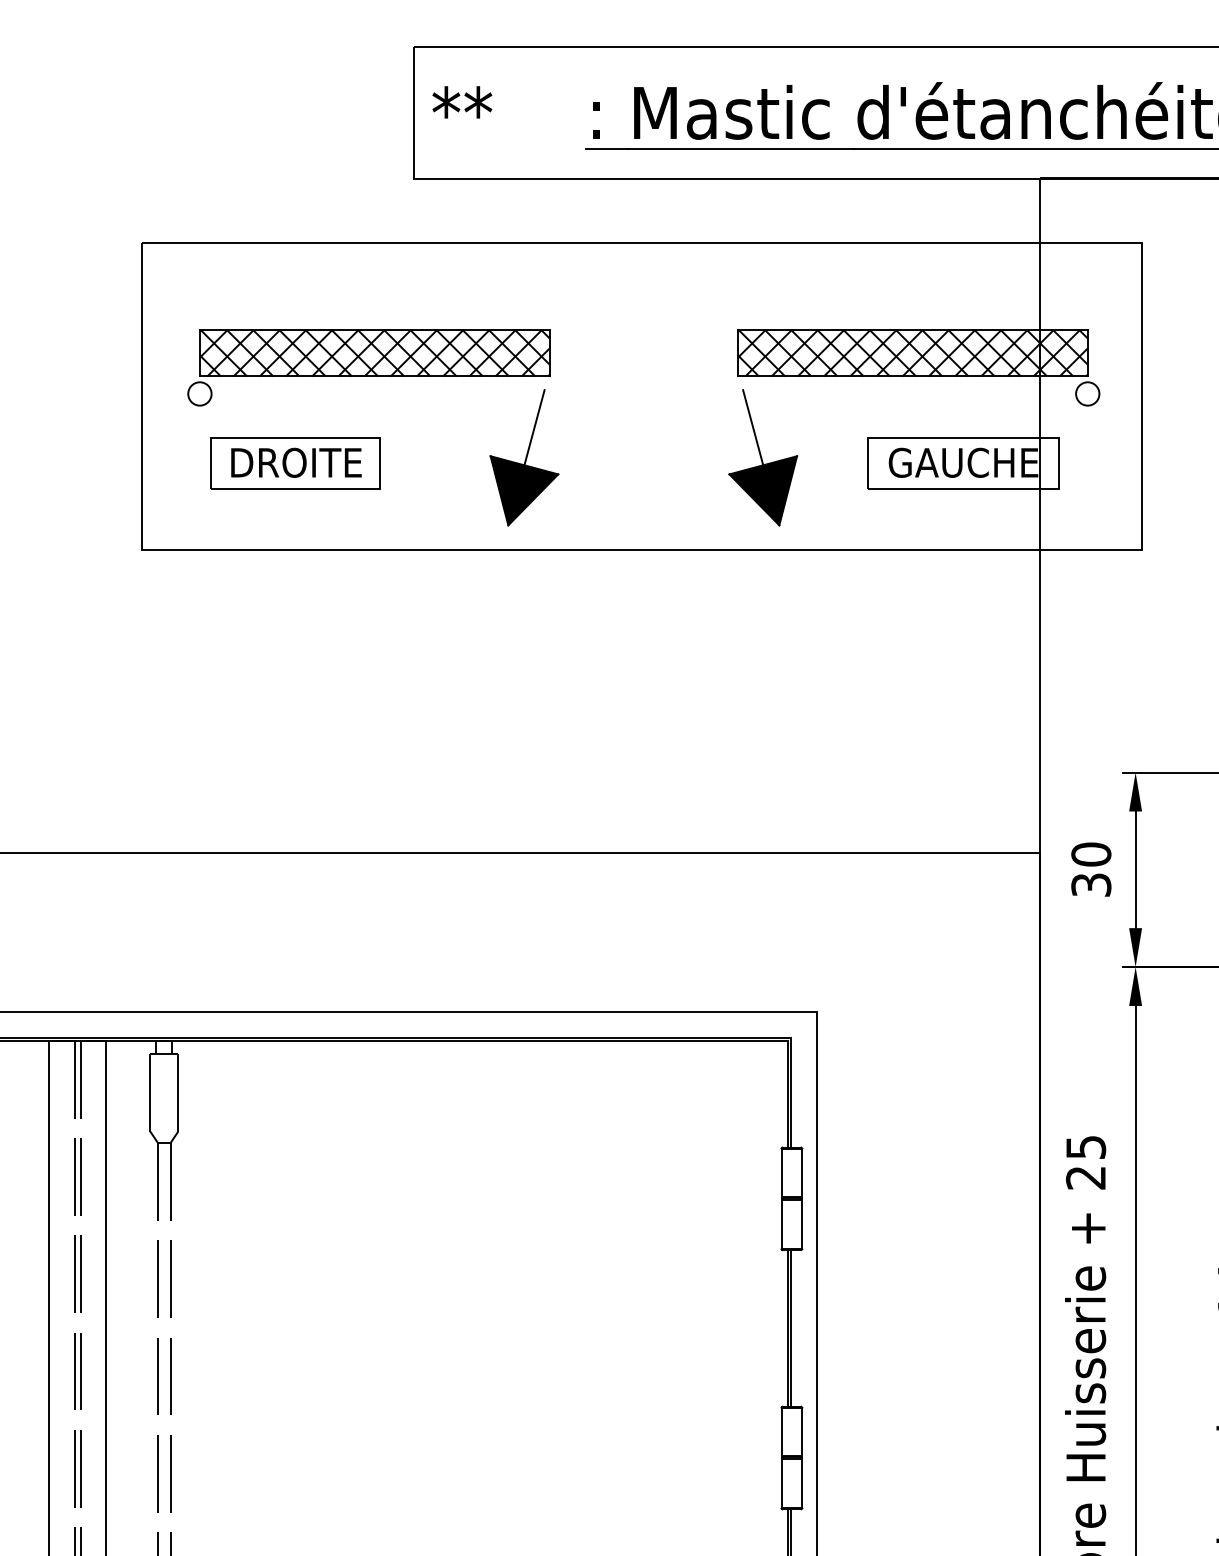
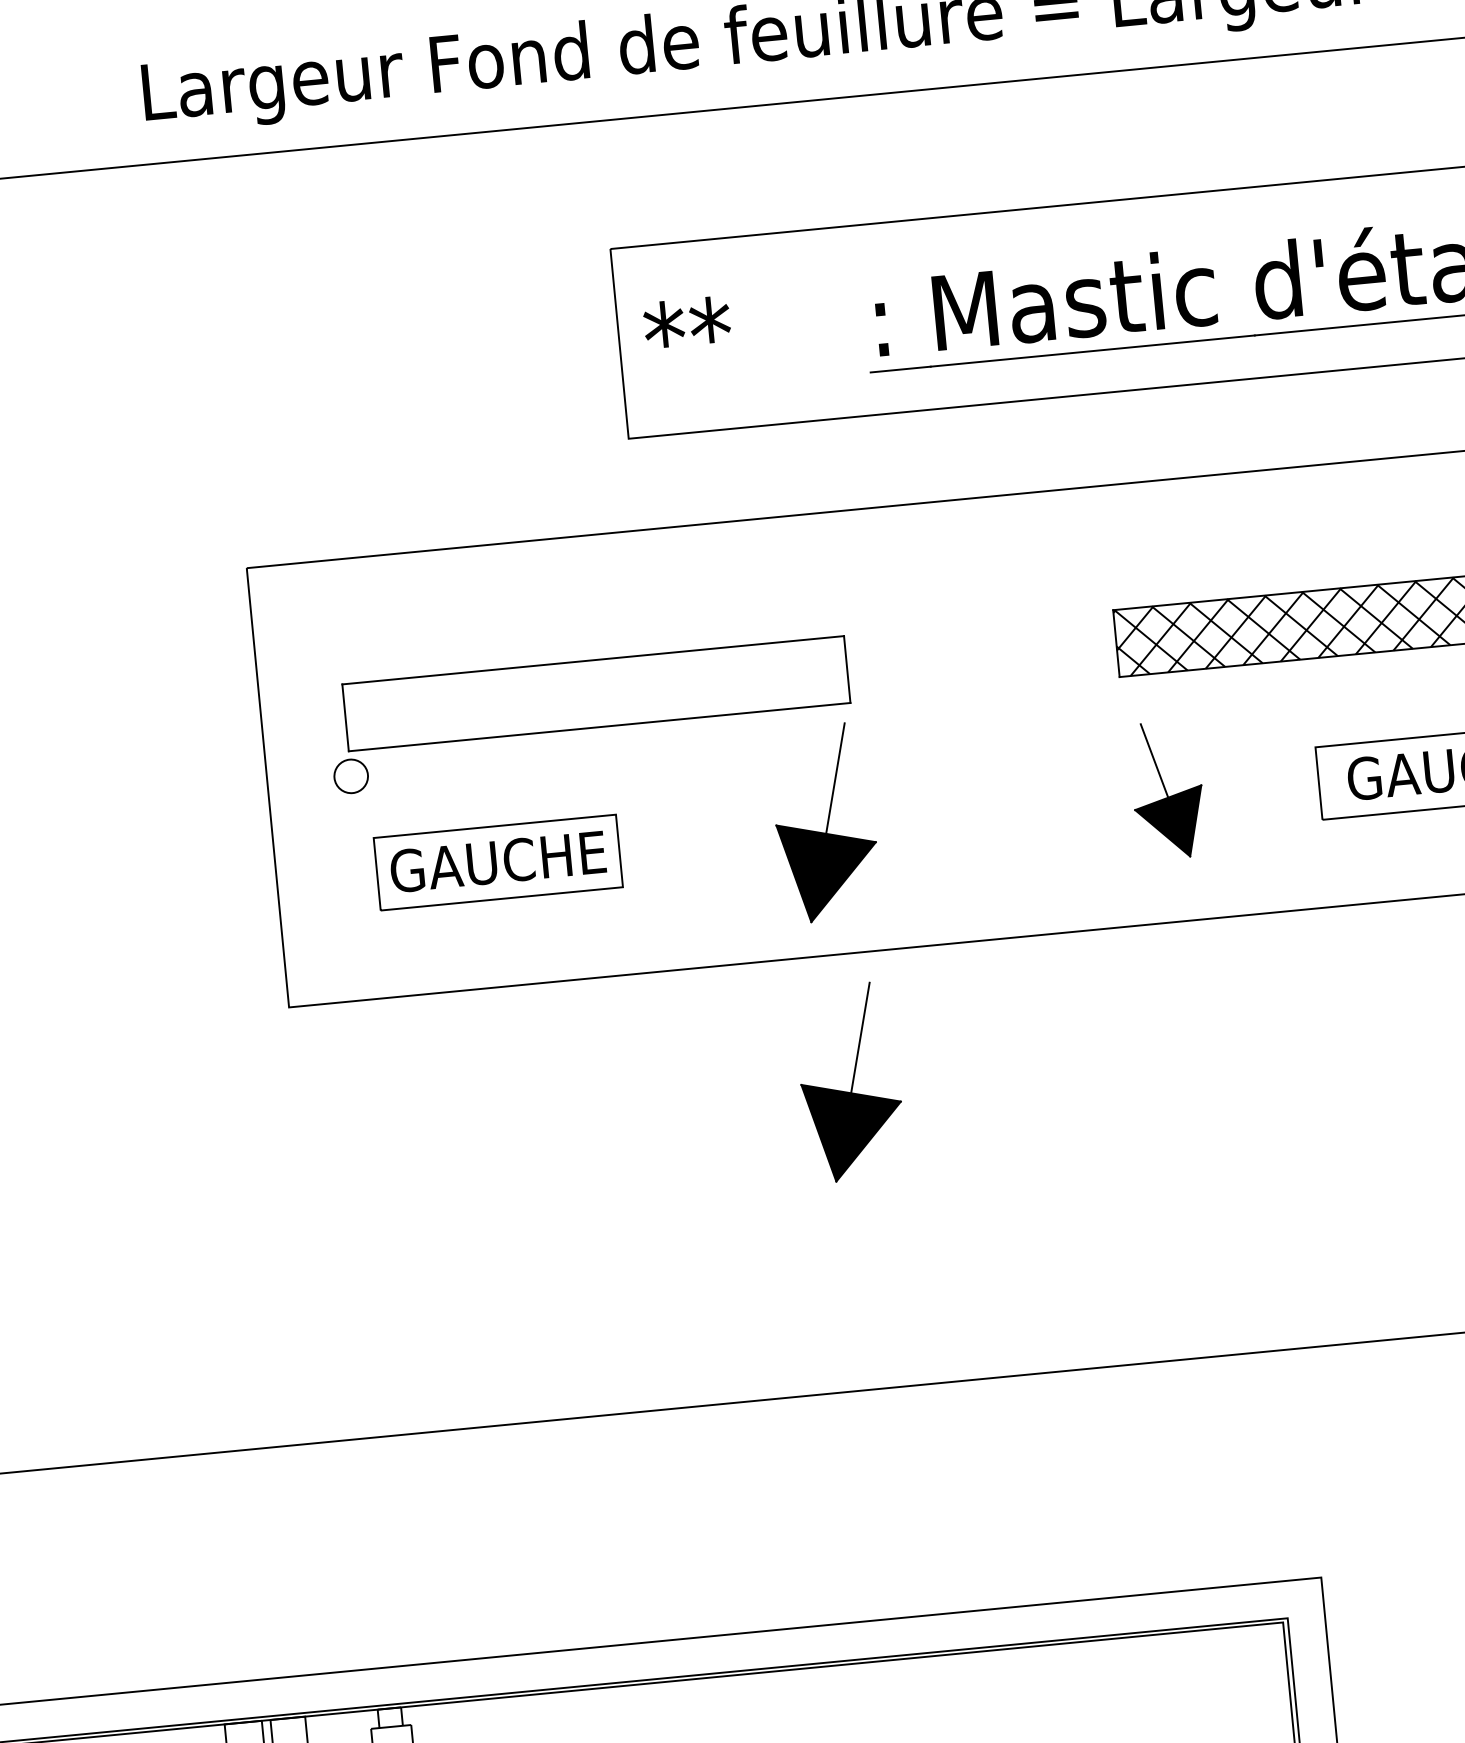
hatch: (374, 352) -> (595, 692), removed
part: (763, 457) -> (1167, 789), size x0.7
text: (295, 462) -> (497, 861), DROITE -> GAUCHE
part: (524, 638) -> (850, 1082), added

